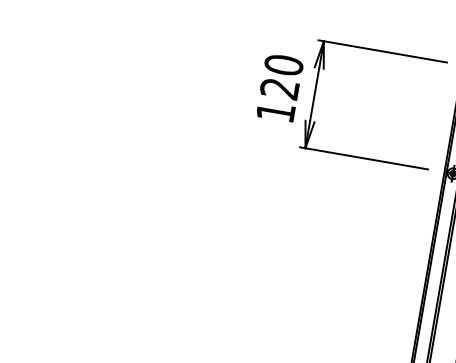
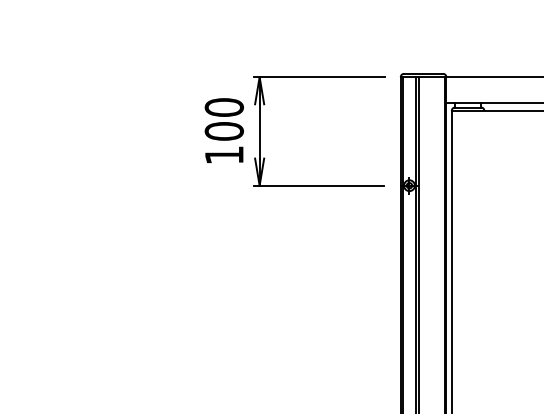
text: (279, 88) -> (223, 131), 120 -> 100

